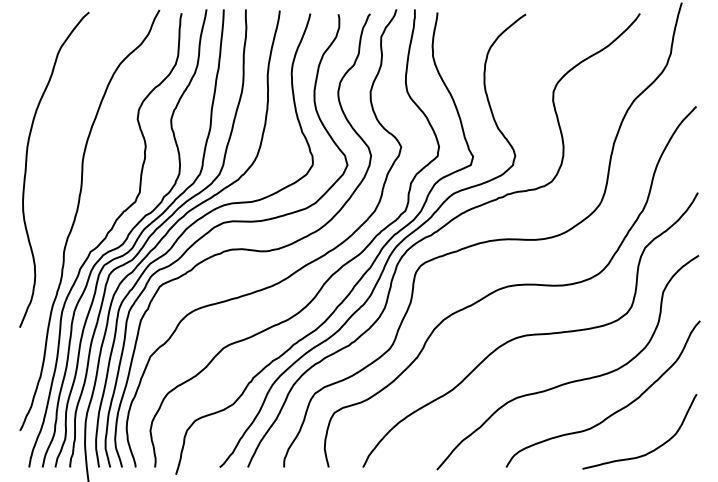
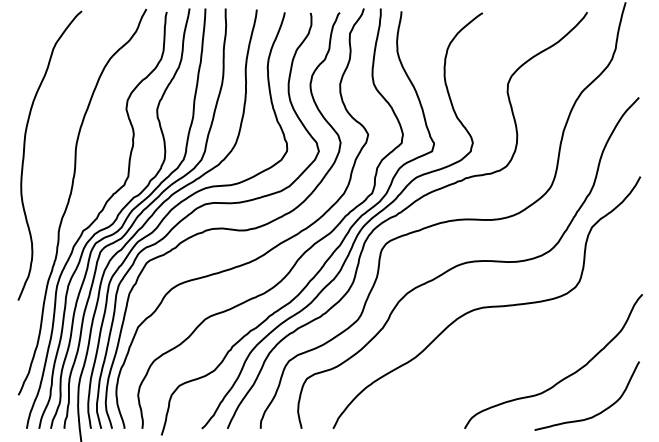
curve: (573, 380) -> (526, 349), removed

